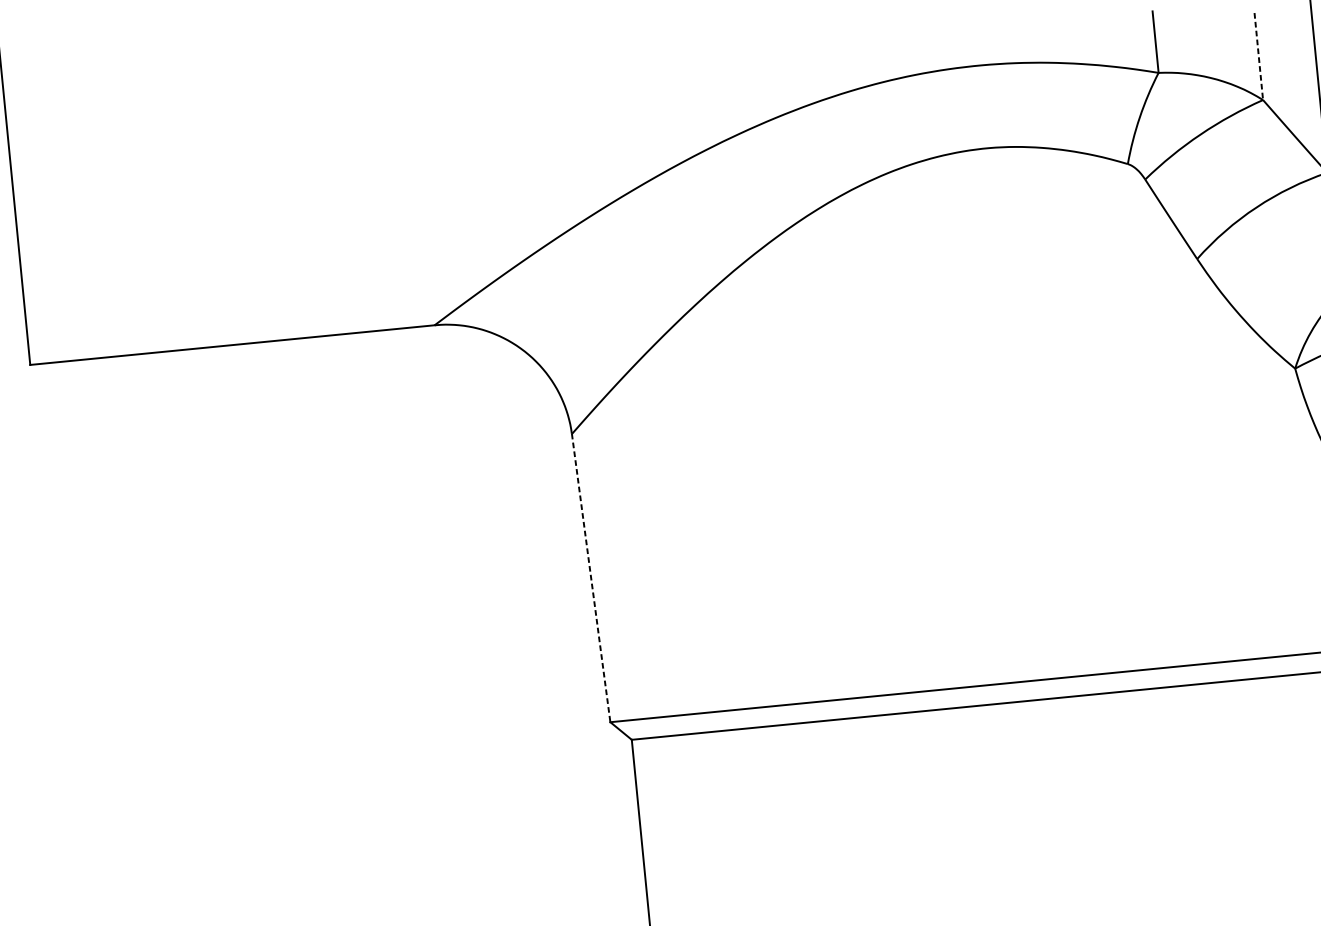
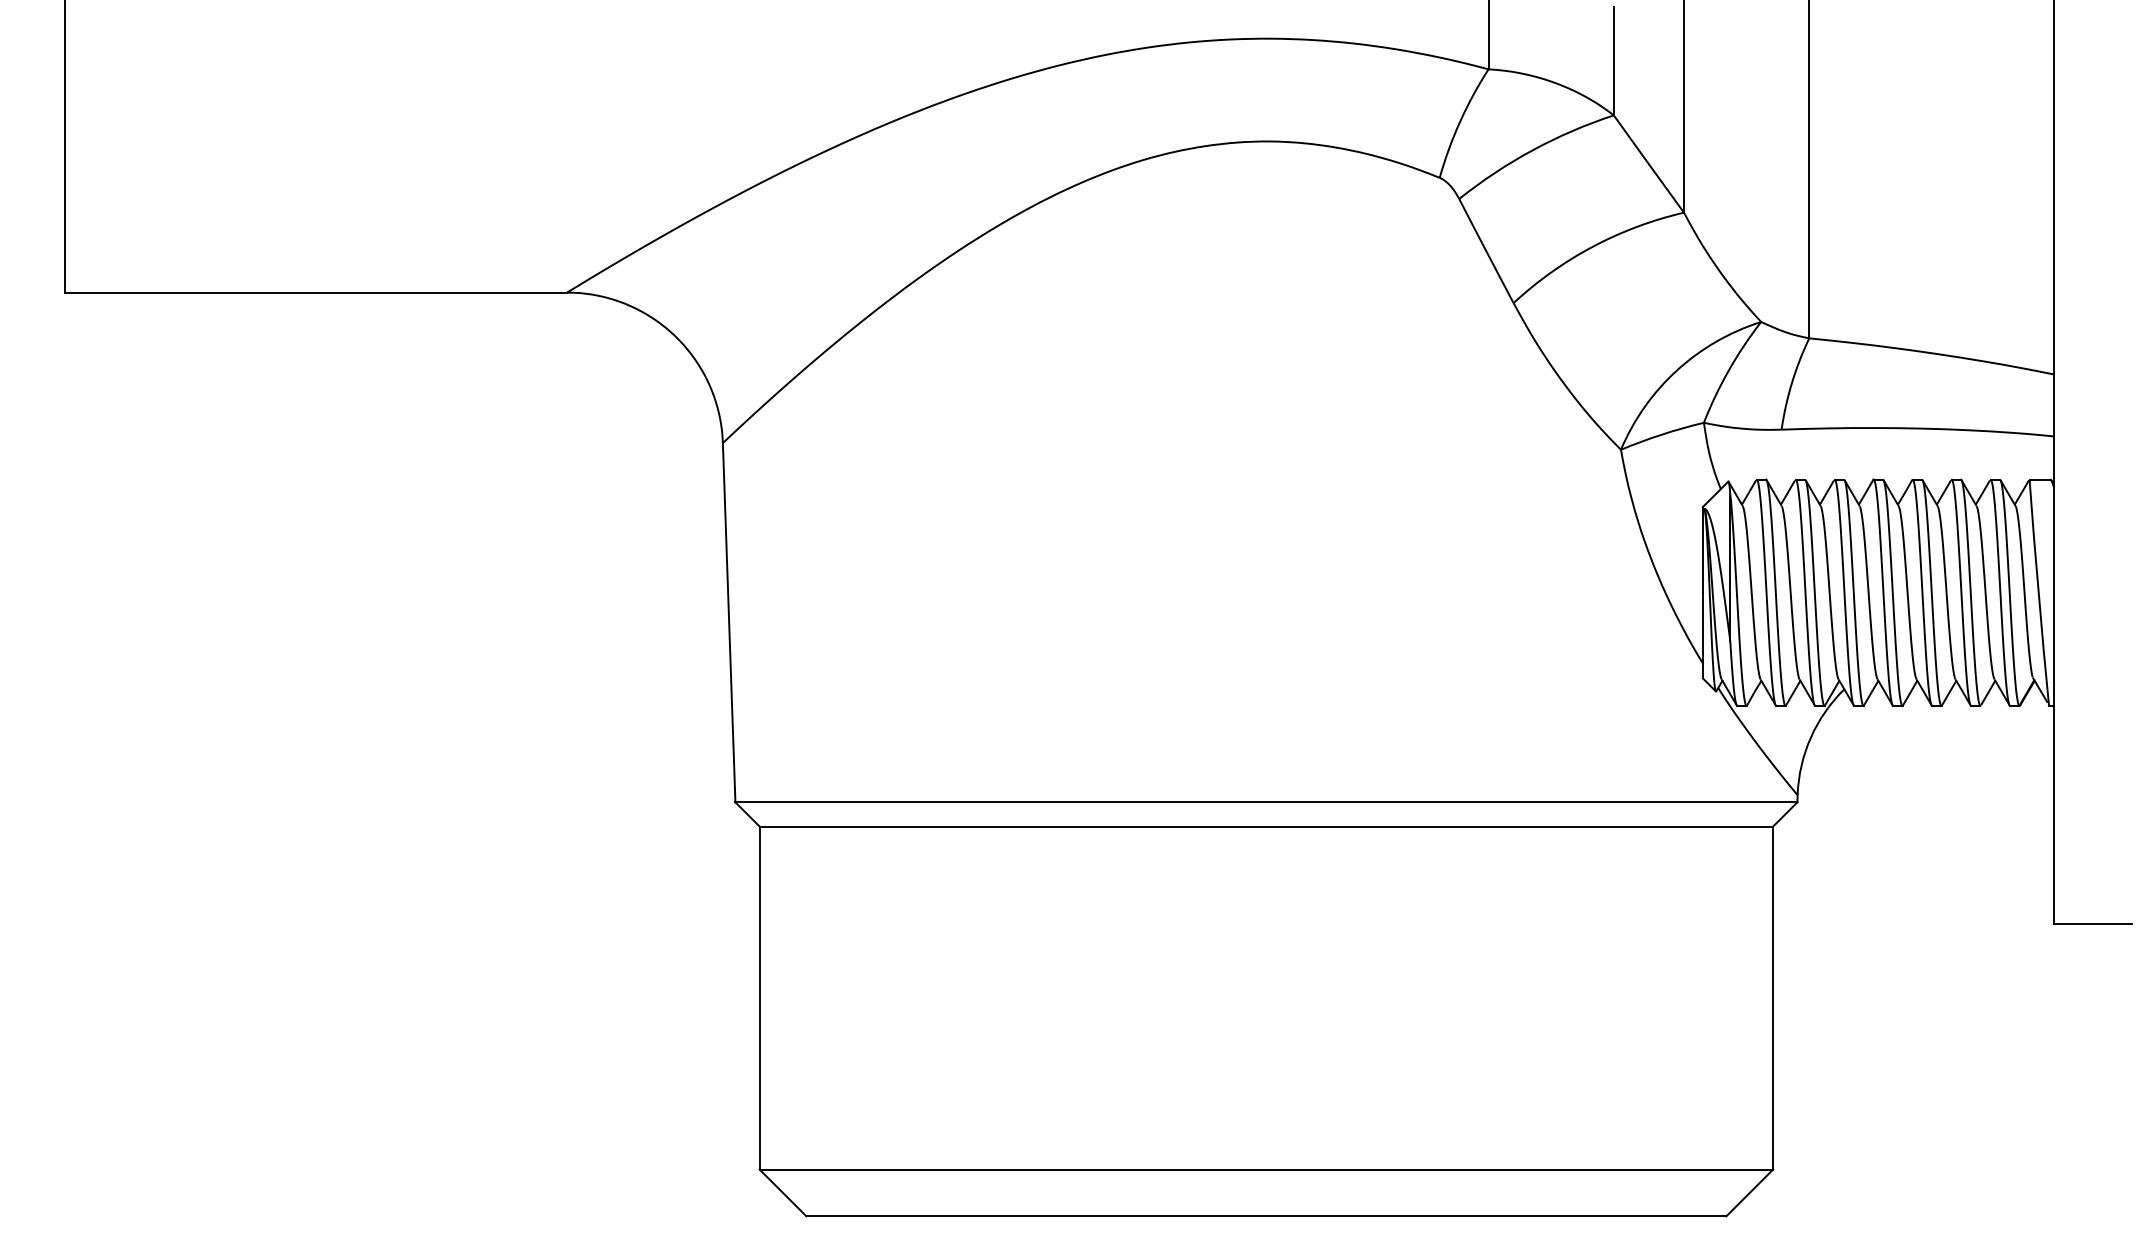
line: (1258, 56) -> (1613, 61), dashed -> solid
line: (591, 577) -> (729, 622), dashed -> solid

